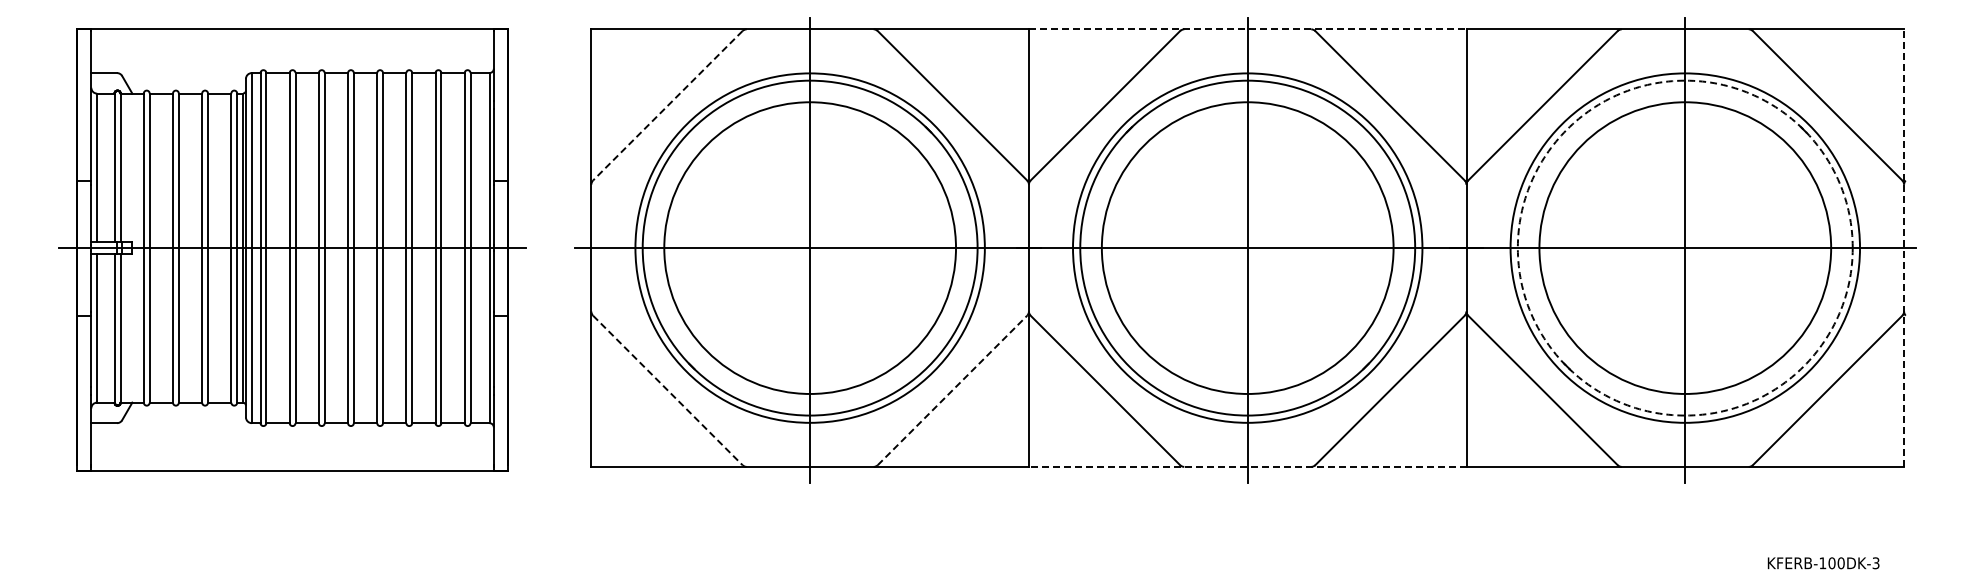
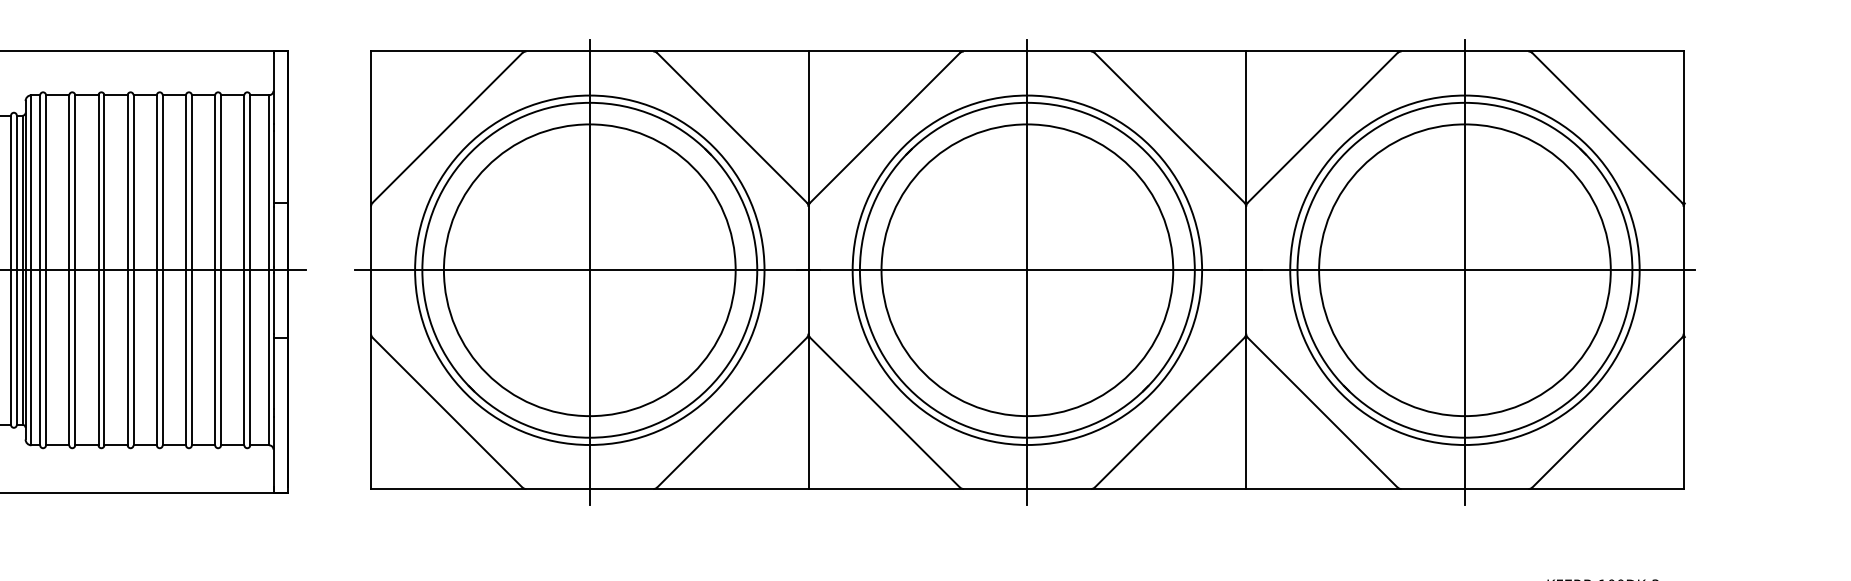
line: (1247, 29) -> (1027, 51), dashed -> solid
line: (667, 105) -> (447, 127), dashed -> solid
circle: (1684, 247) -> (1464, 269), dashed -> solid
line: (1904, 248) -> (1684, 270), dashed -> solid
line: (667, 390) -> (447, 412), dashed -> solid
line: (952, 390) -> (732, 412), dashed -> solid
line: (1247, 466) -> (1027, 488), dashed -> solid

